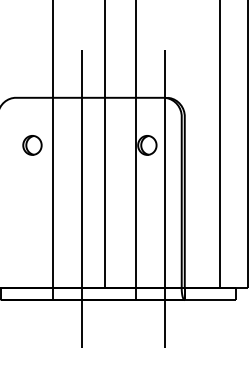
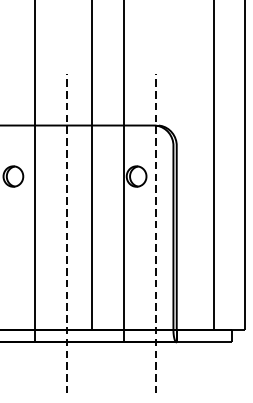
line: (82, 198) -> (67, 233), solid -> dashed
line: (165, 198) -> (156, 233), solid -> dashed

